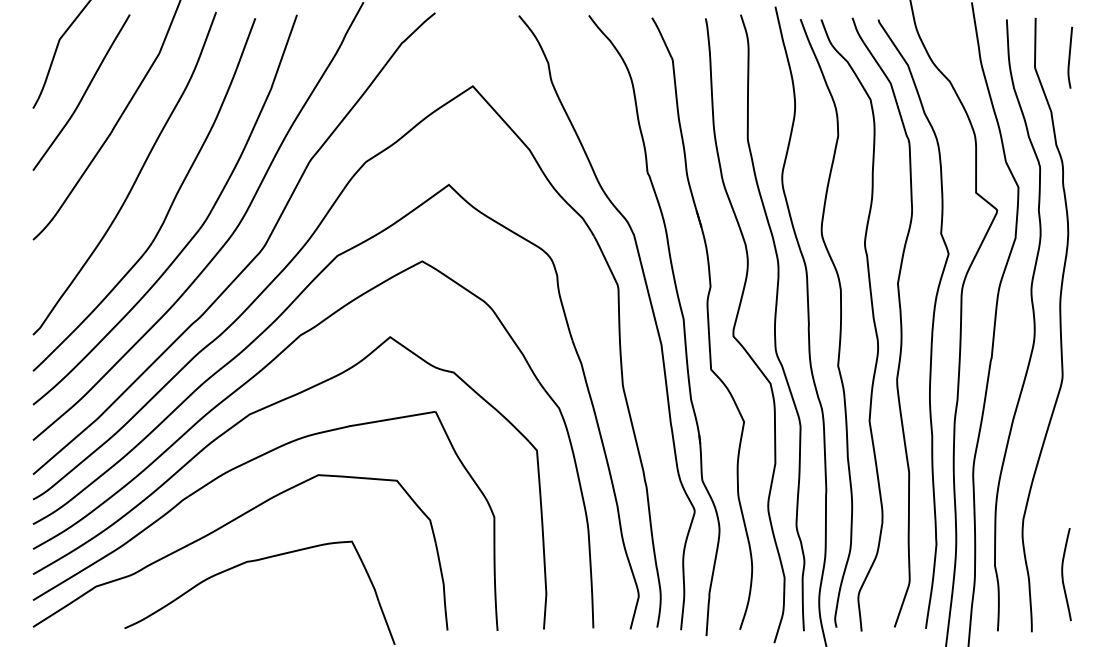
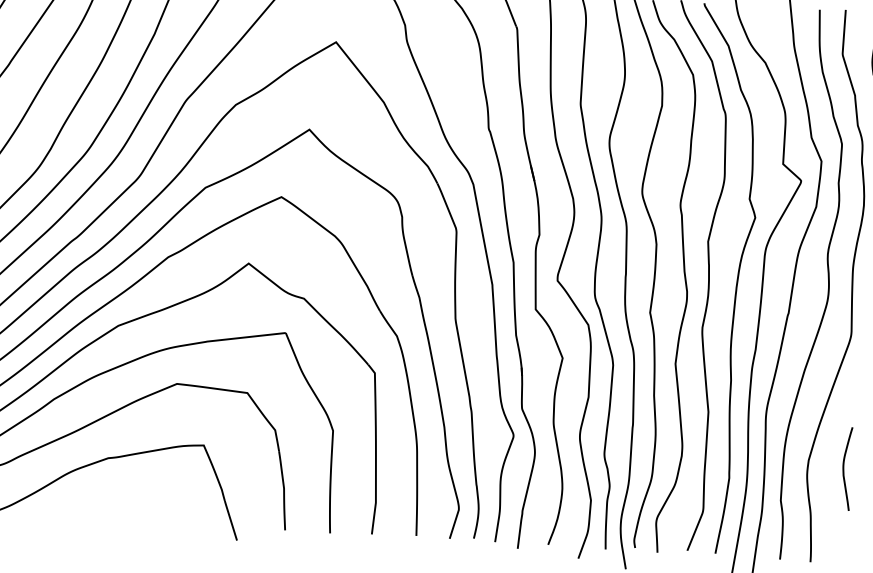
curve: (1063, 574) -> (844, 468), moved

